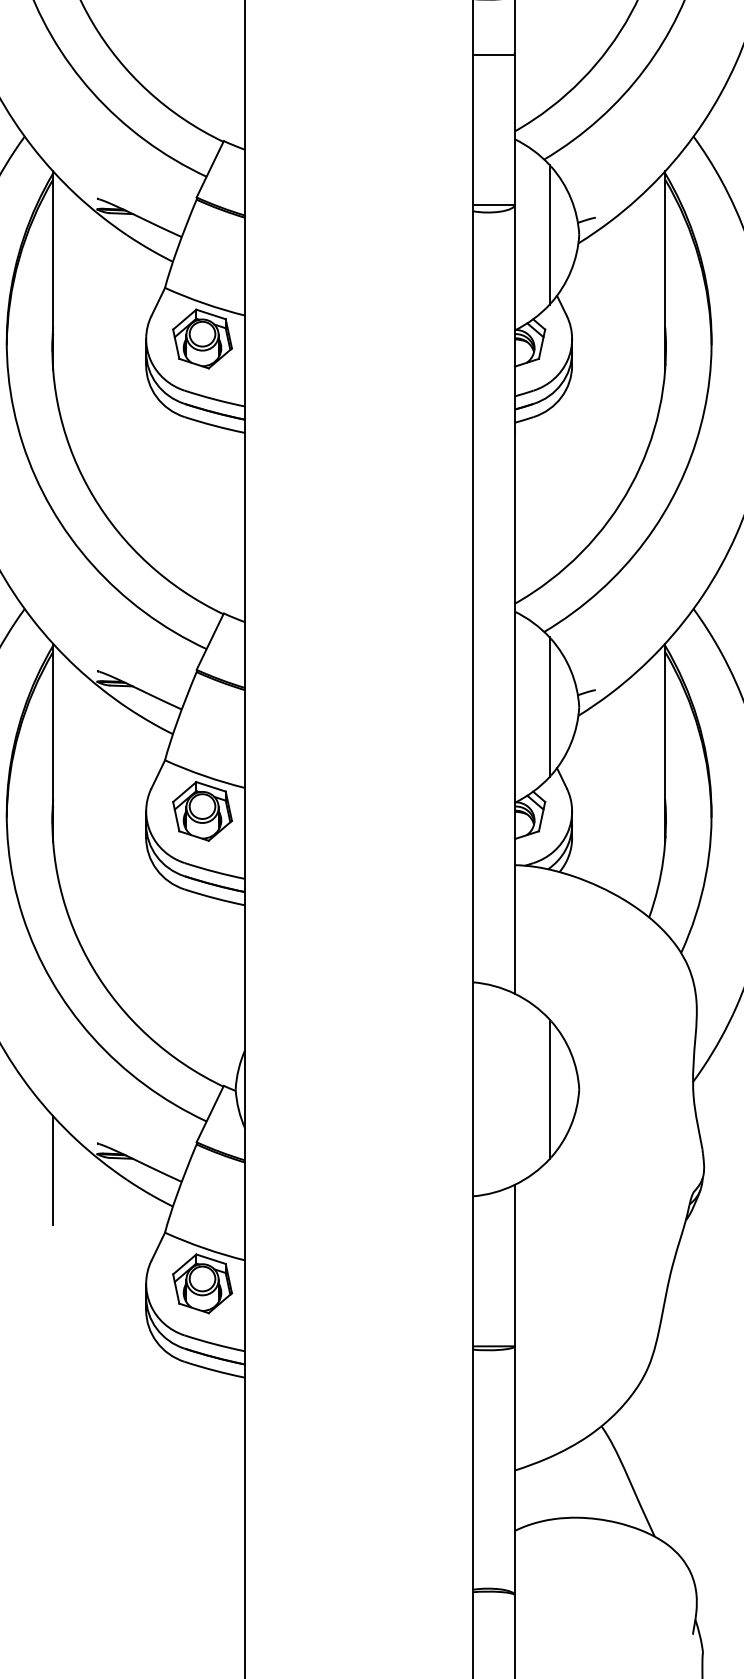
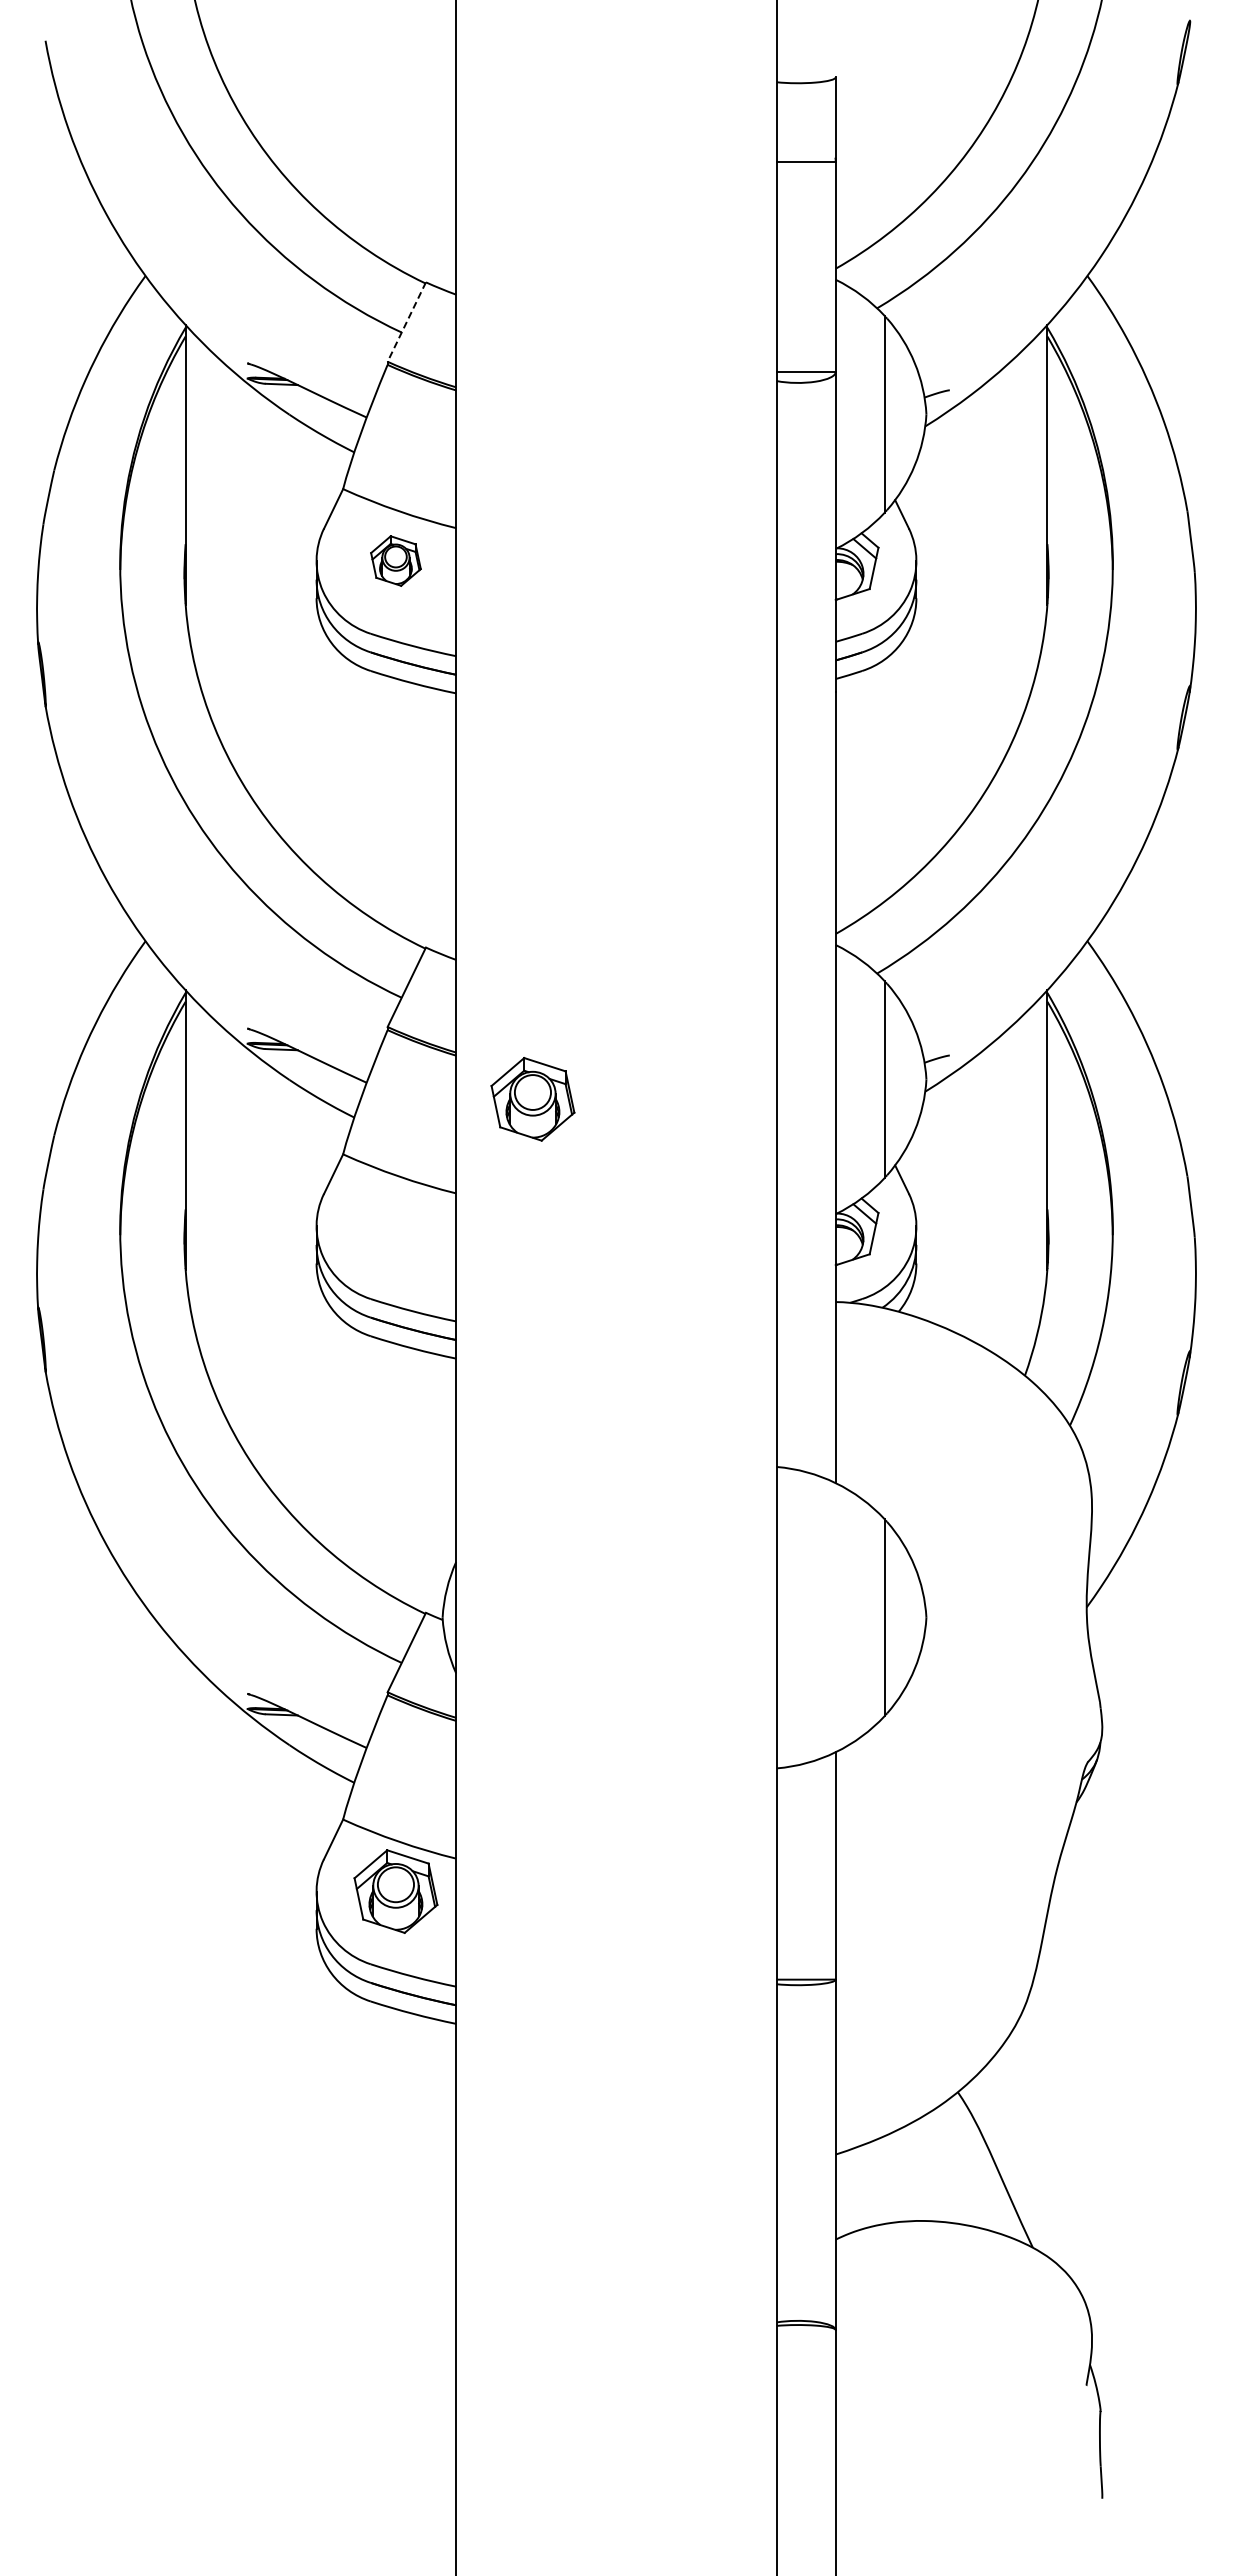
line: (210, 169) -> (406, 322), solid -> dashed
part: (202, 338) -> (395, 560), size x0.6
part: (202, 811) -> (532, 1099), moved
line: (53, 1170) -> (185, 1731), removed

